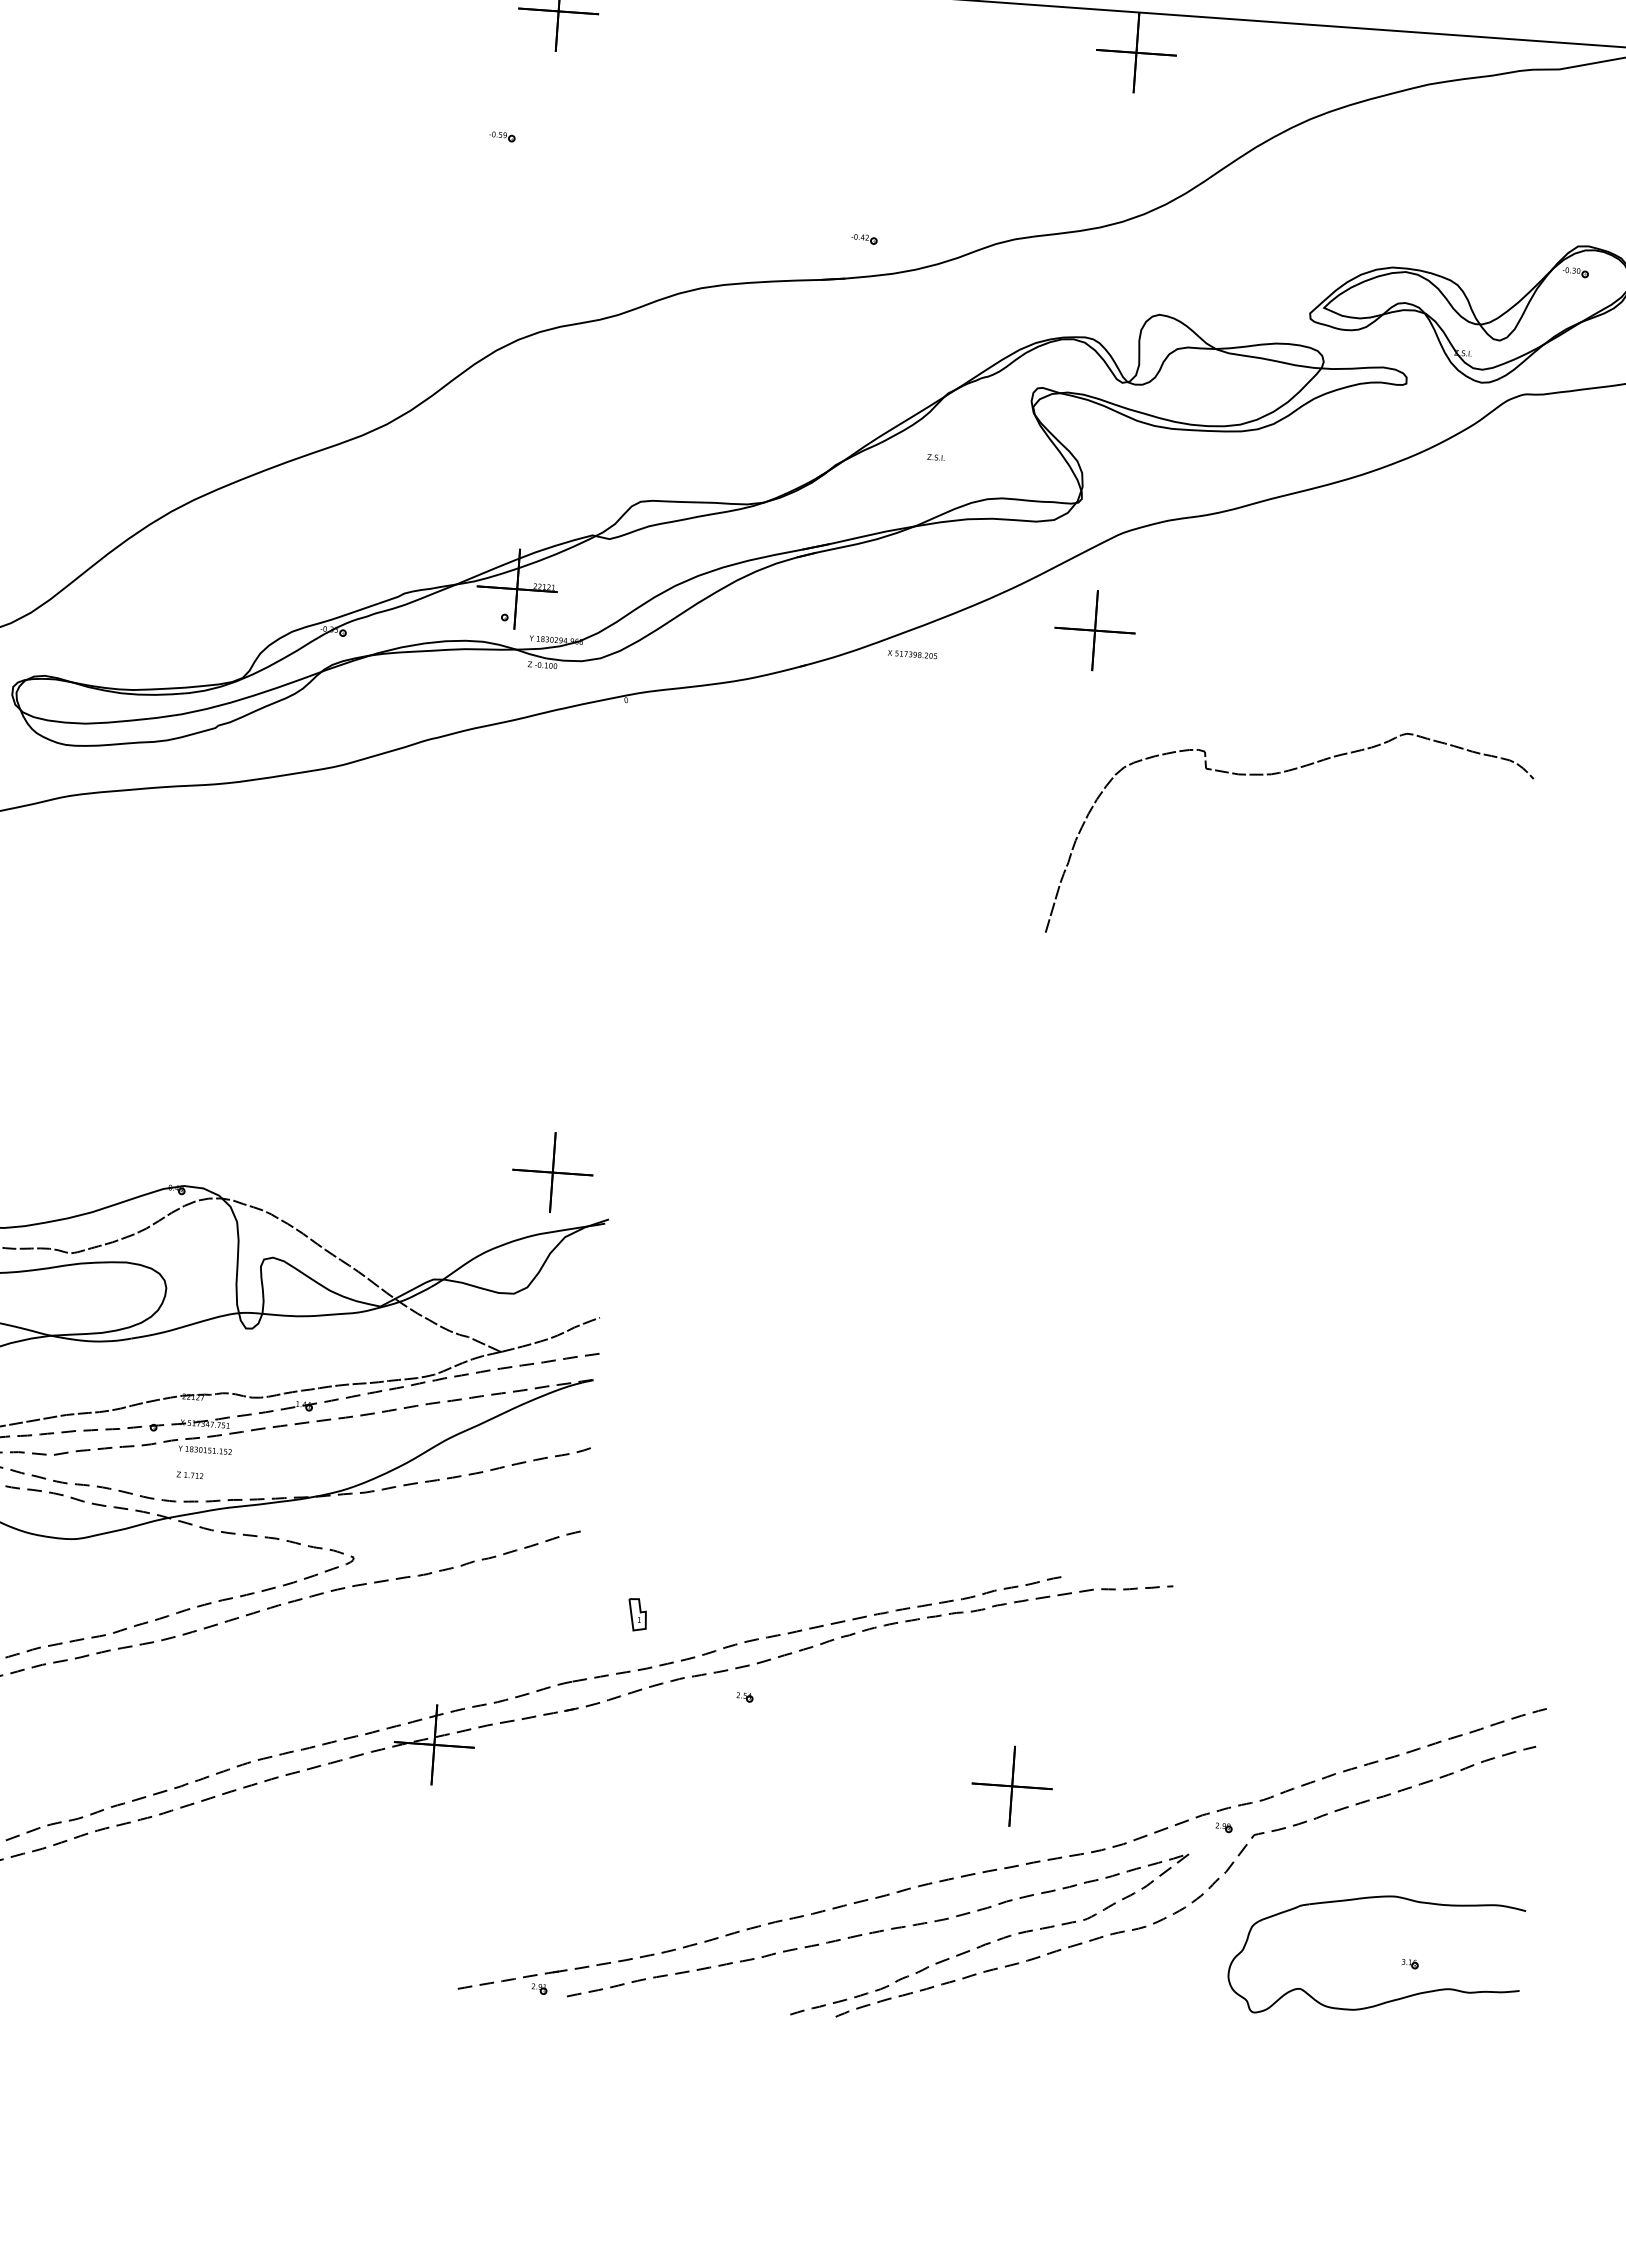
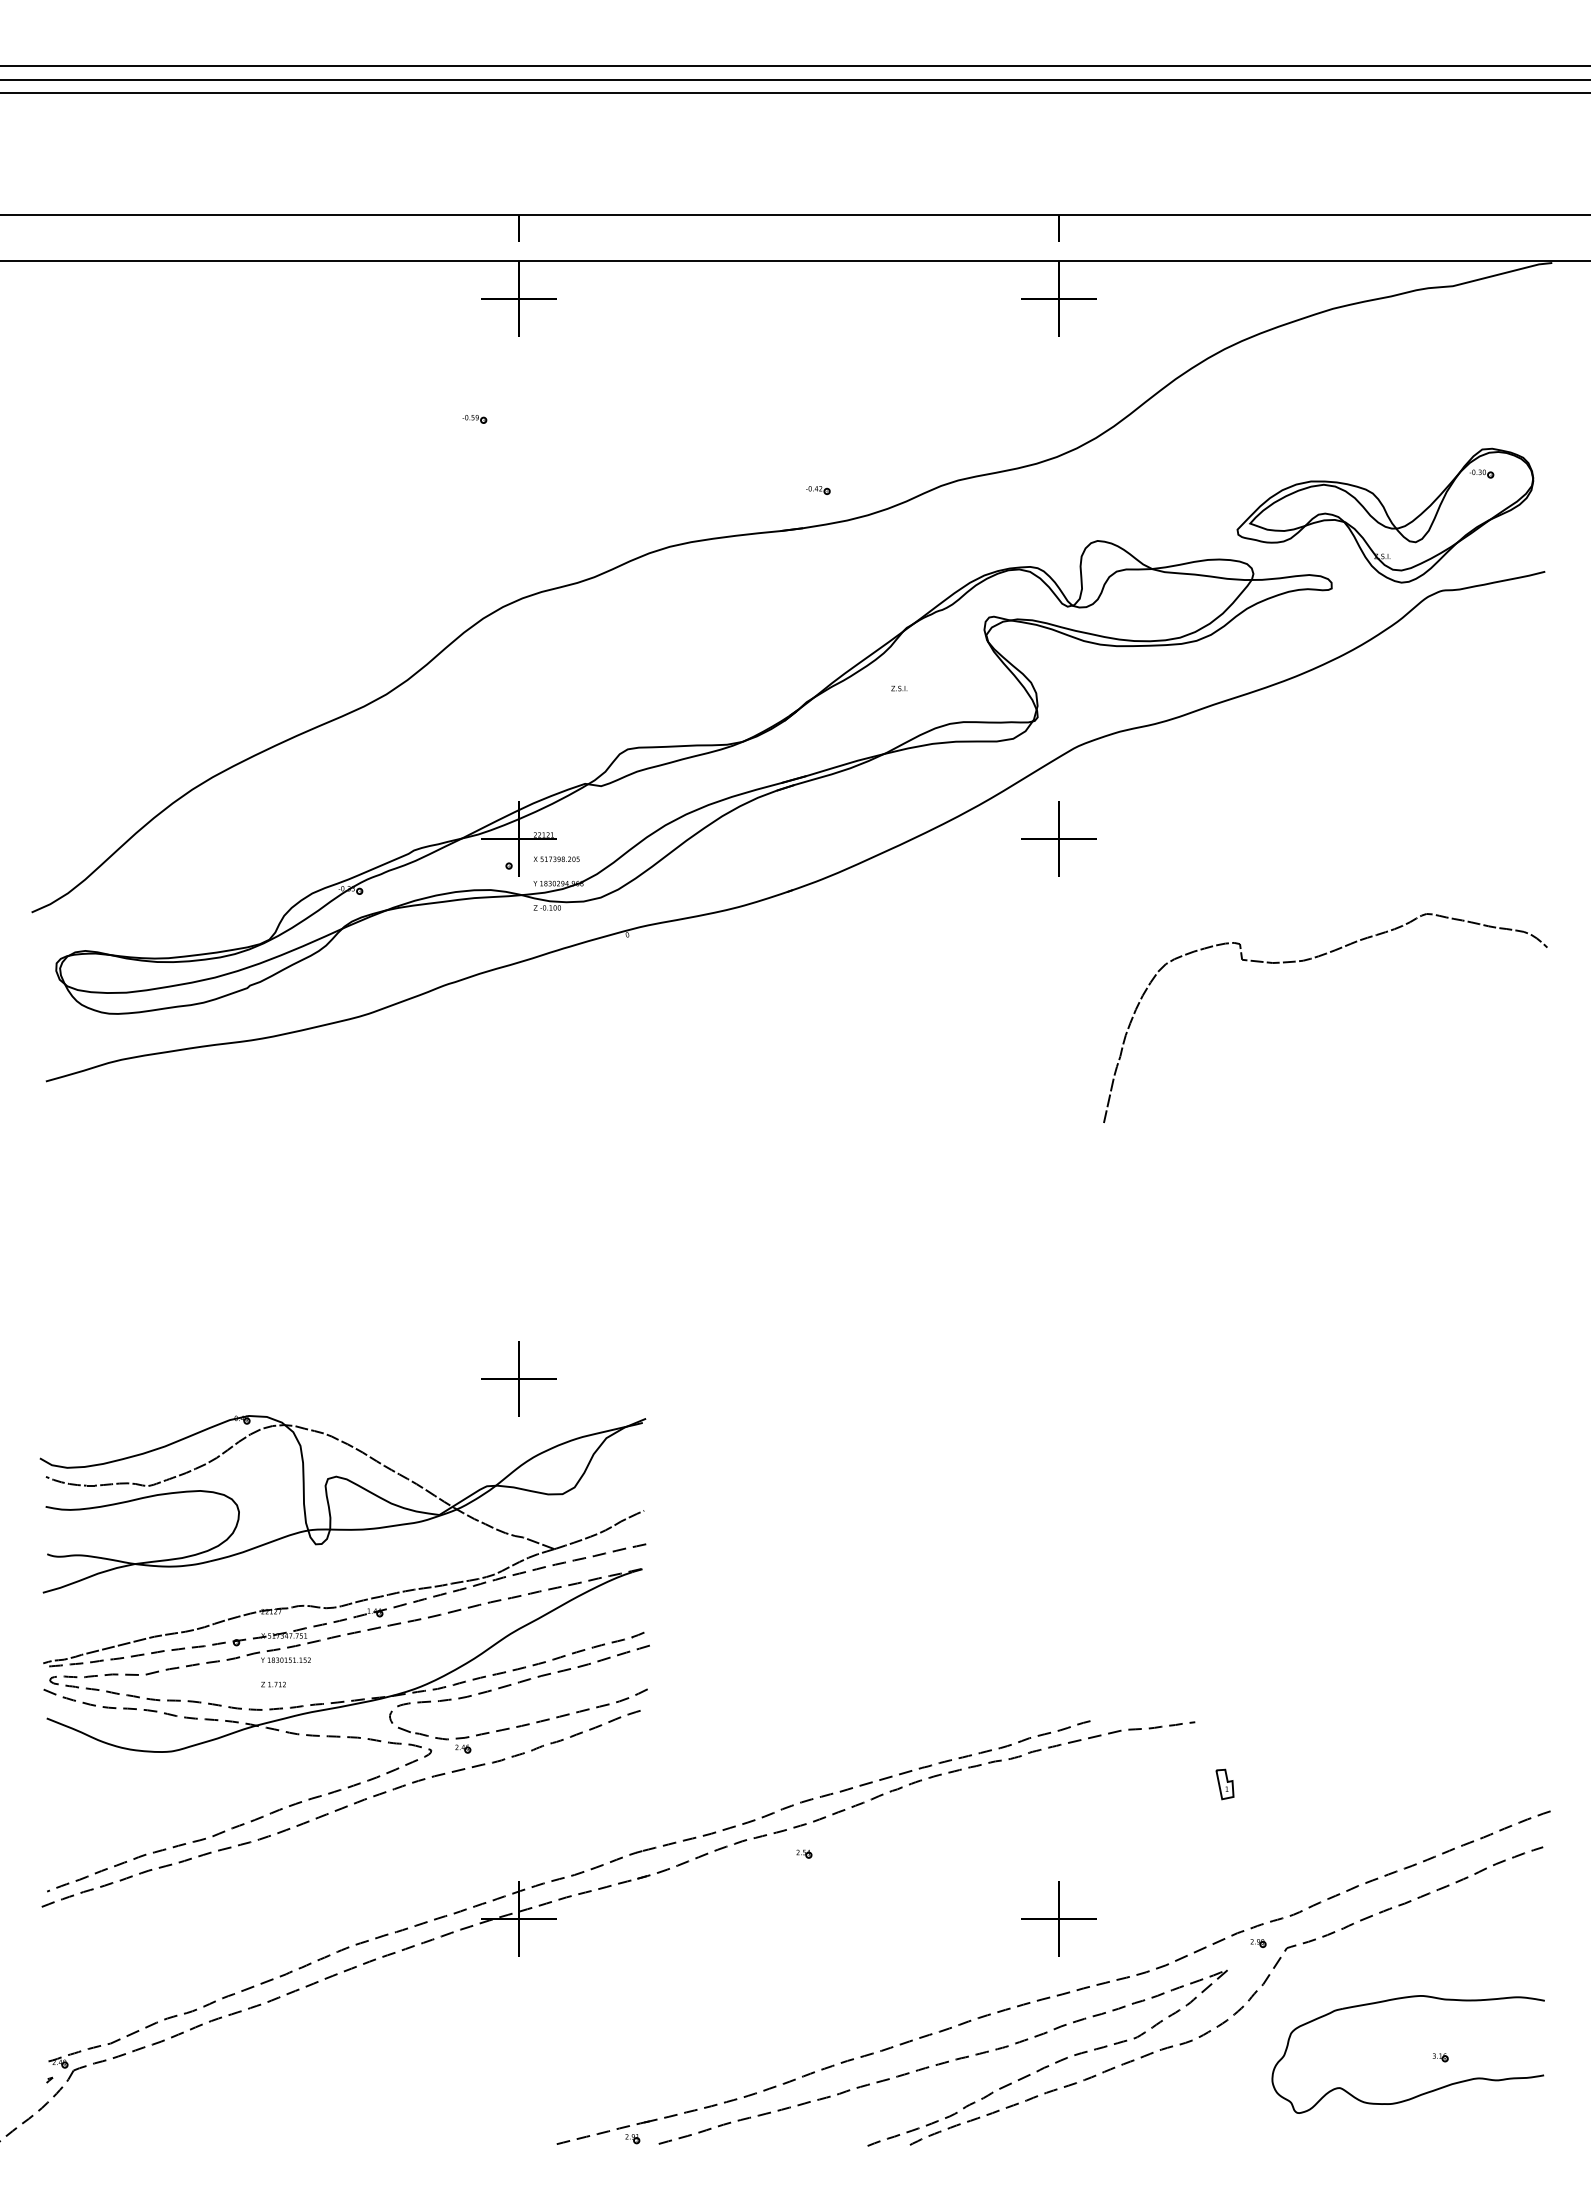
text: (912, 653) -> (556, 858), moved
curve: (1273, 775) -> (1305, 961), moved
part: (552, 1172) -> (518, 1378), moved
part: (453, 1493) -> (519, 1683), added
part: (637, 1614) -> (1224, 1784), moved

